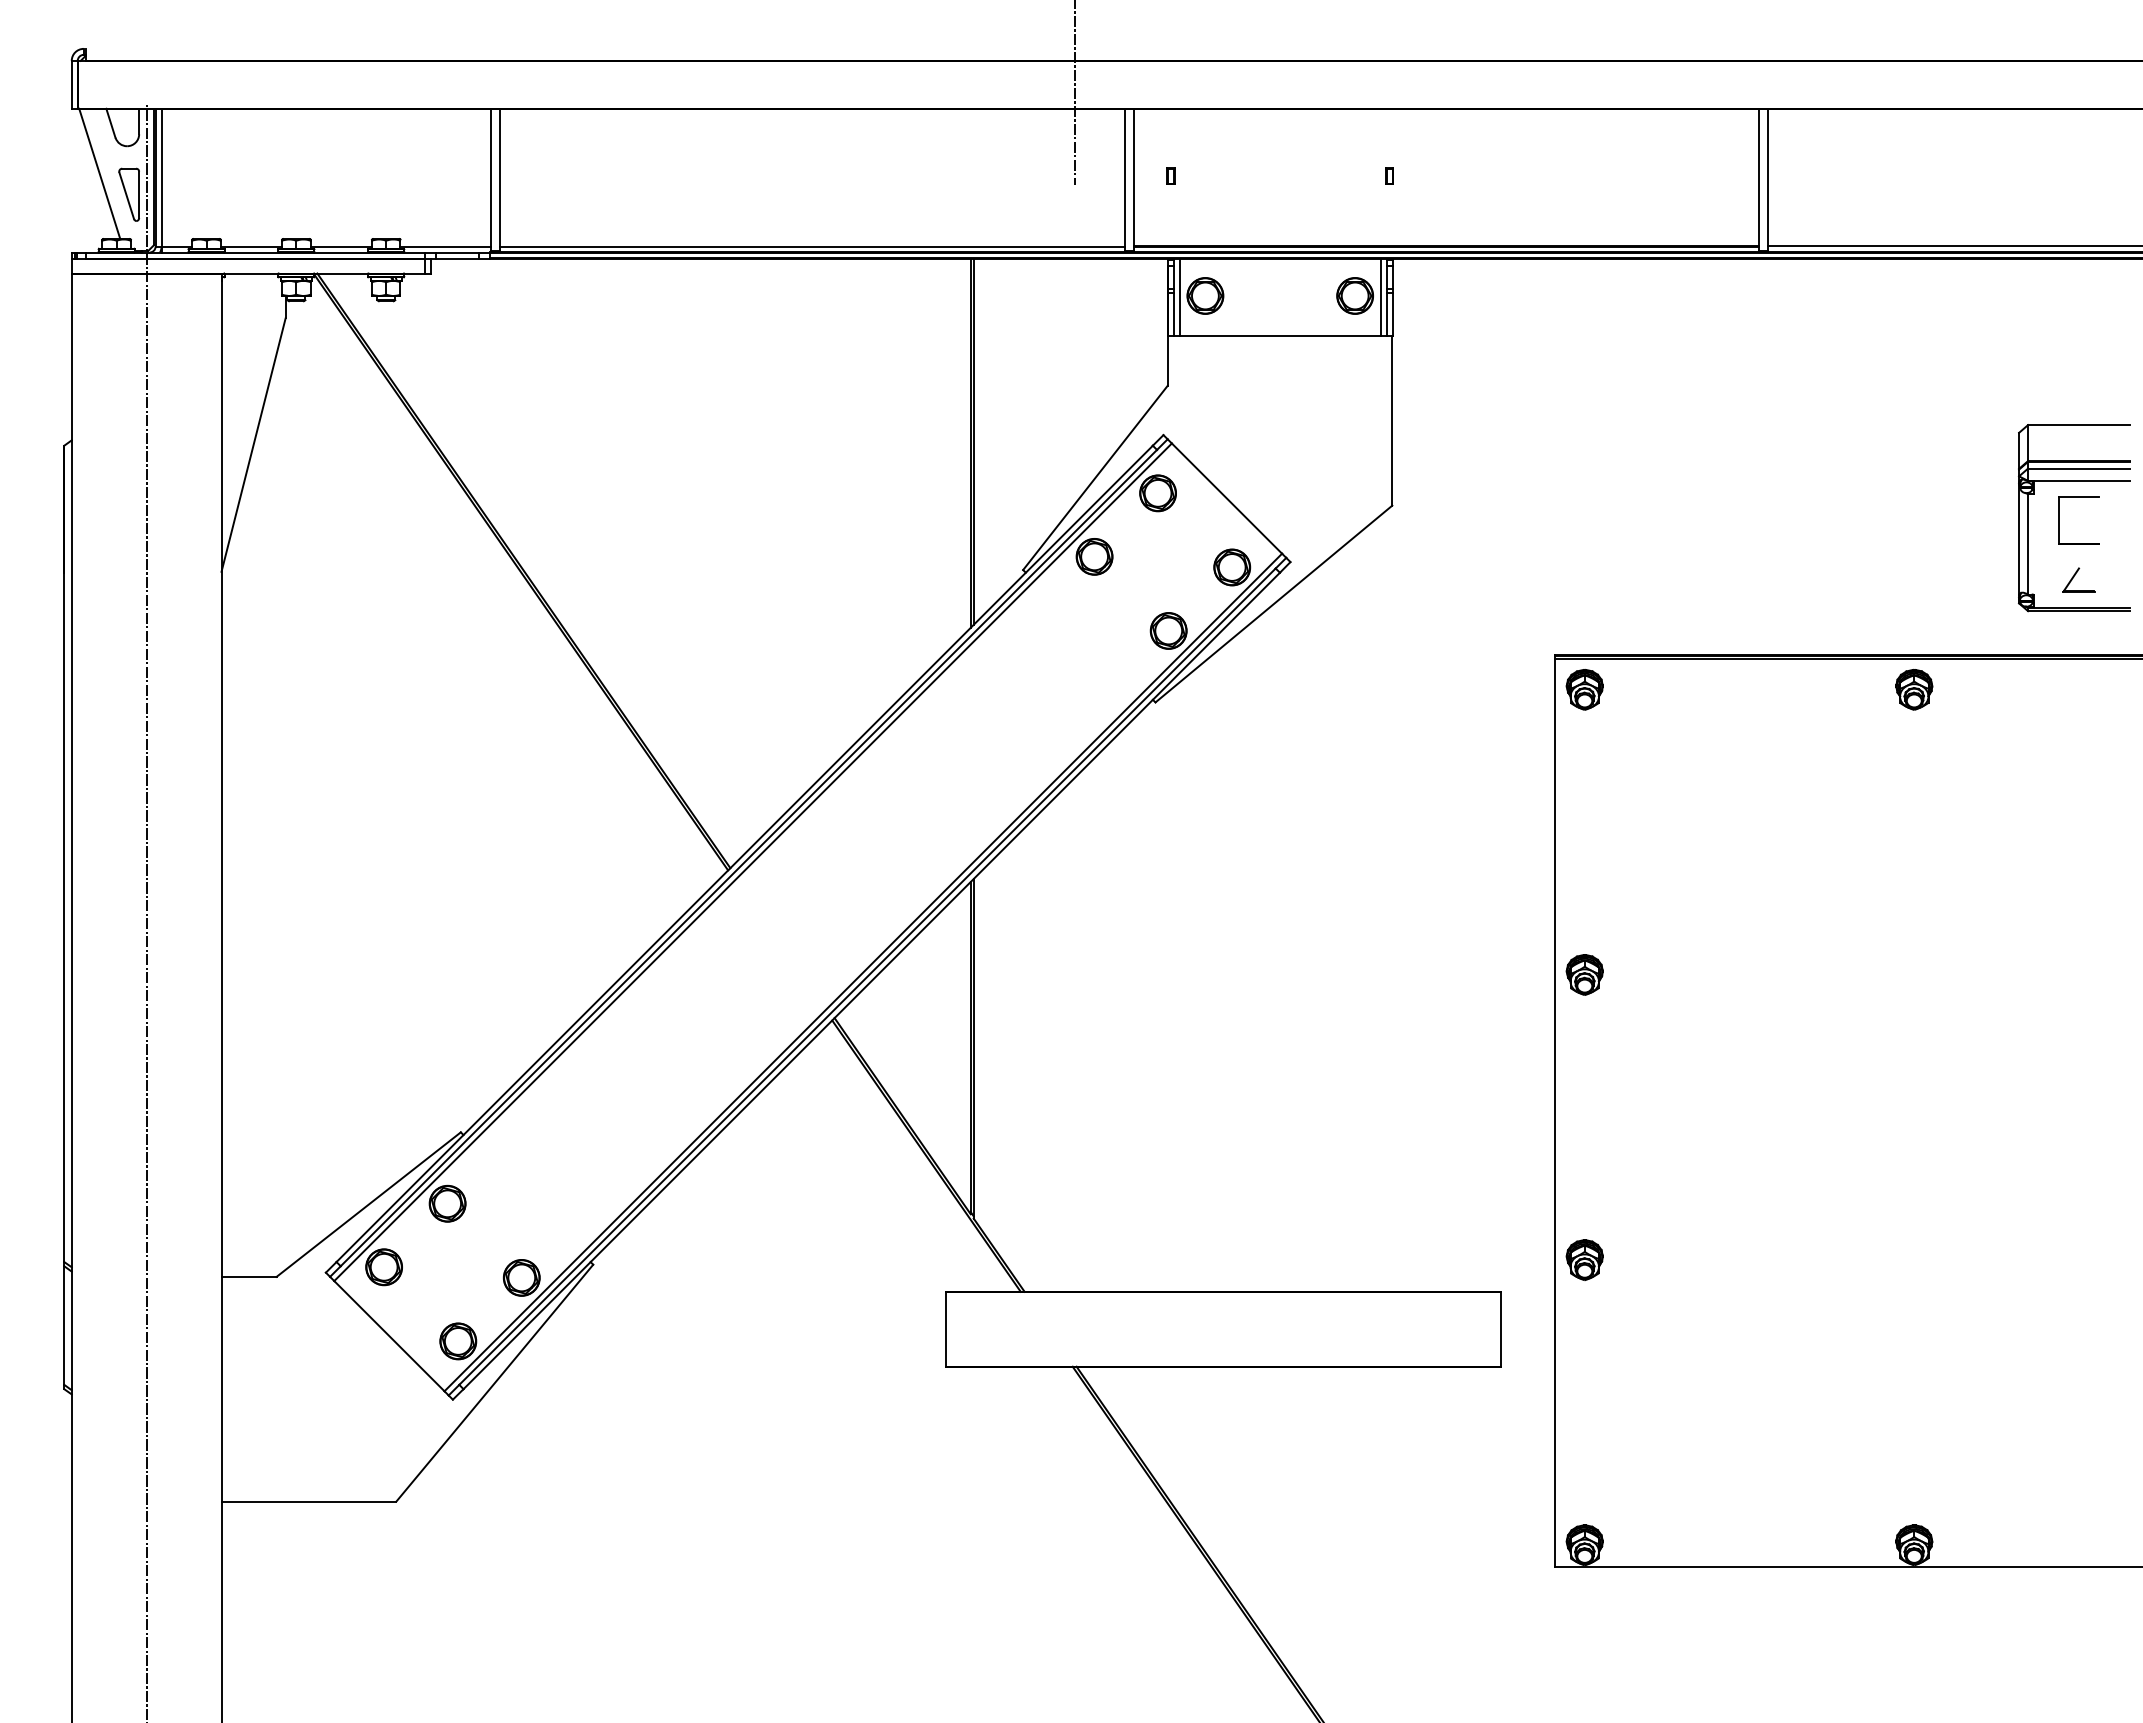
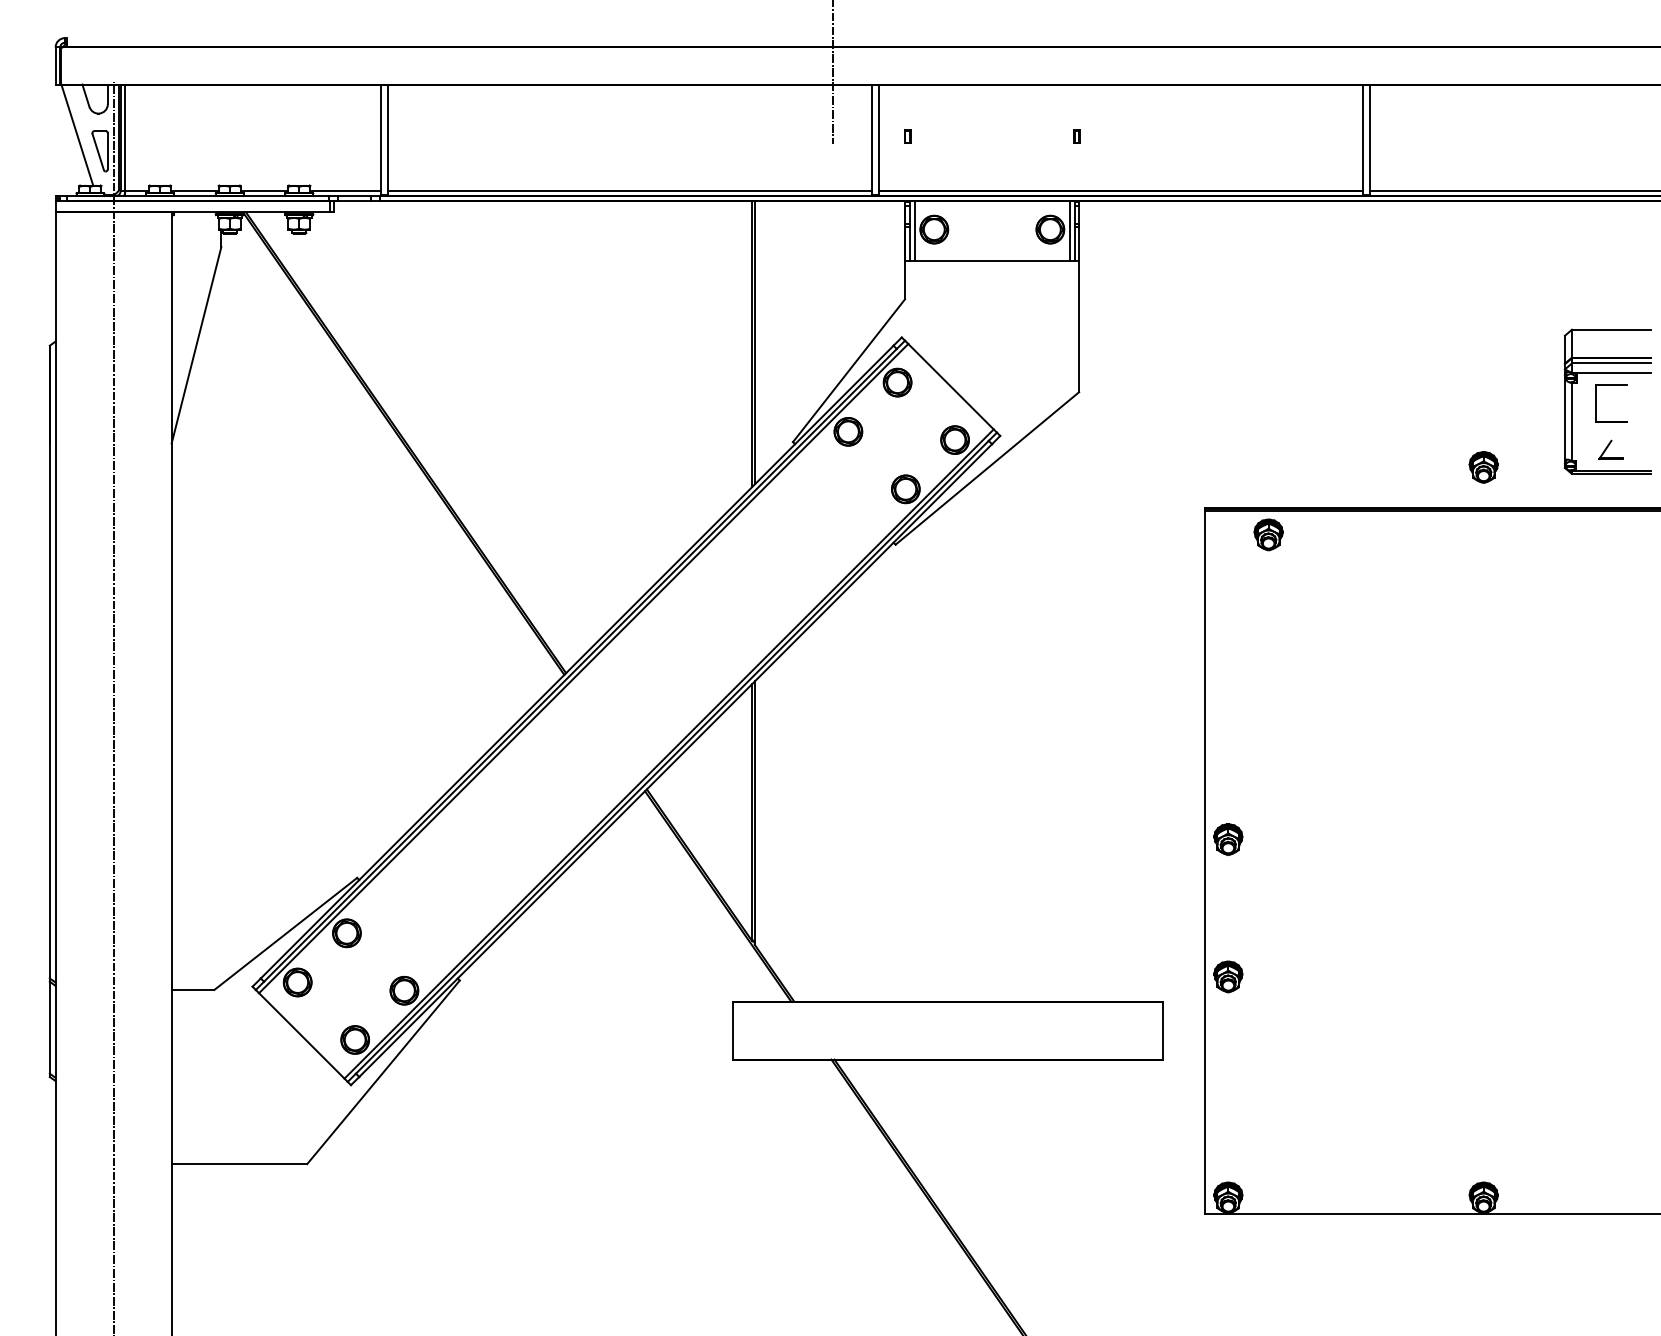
part: (1584, 689) -> (1268, 534), moved
part: (1914, 689) -> (1483, 467), moved
part: (1584, 974) -> (1228, 839), moved

